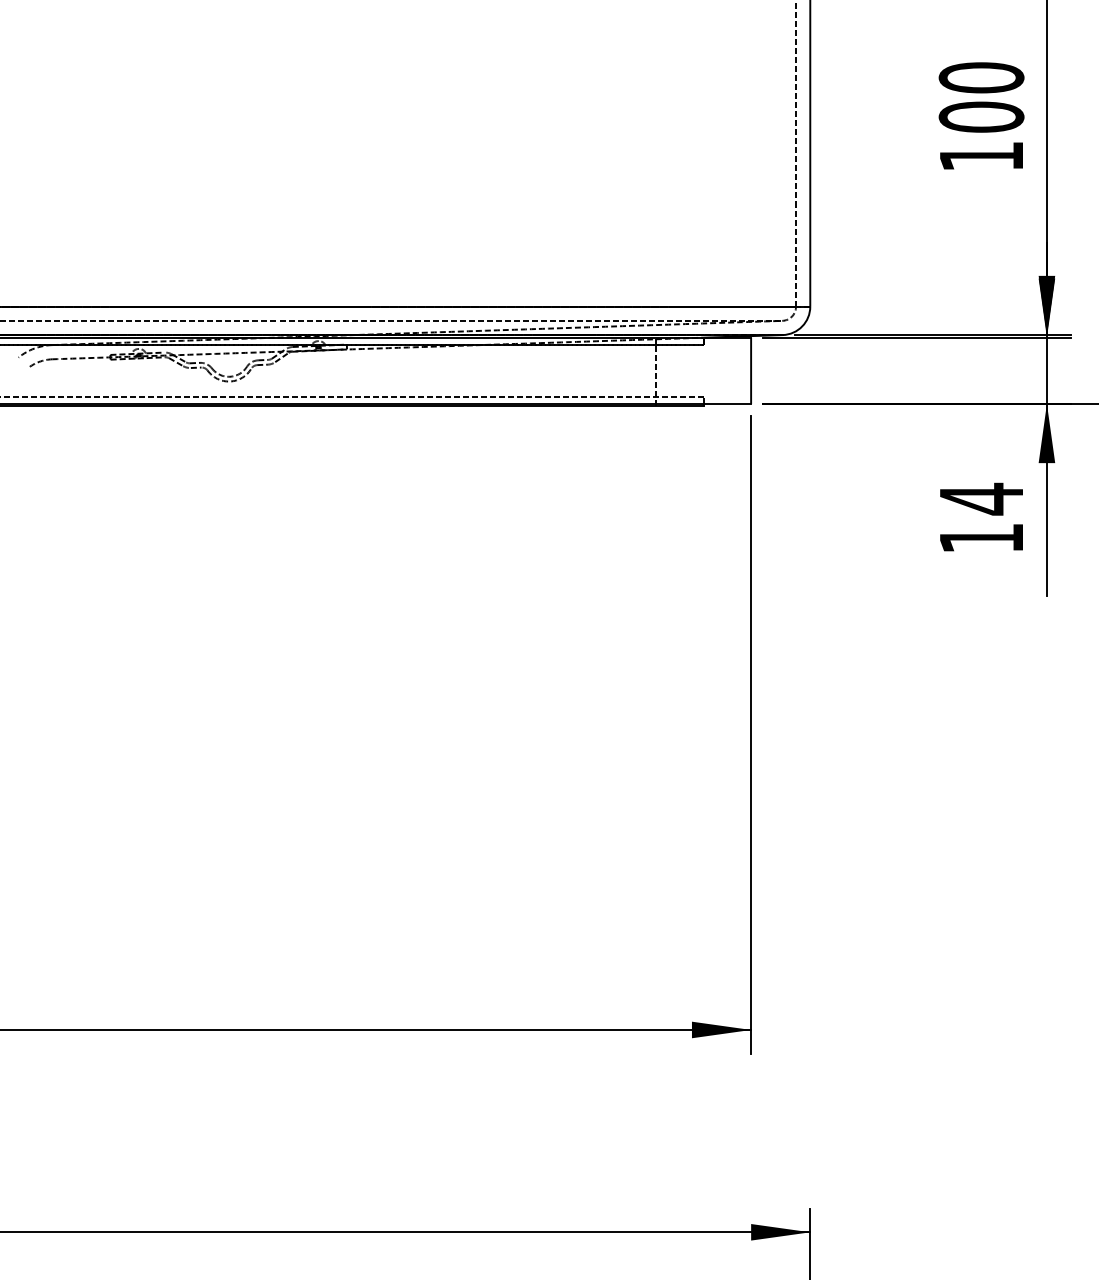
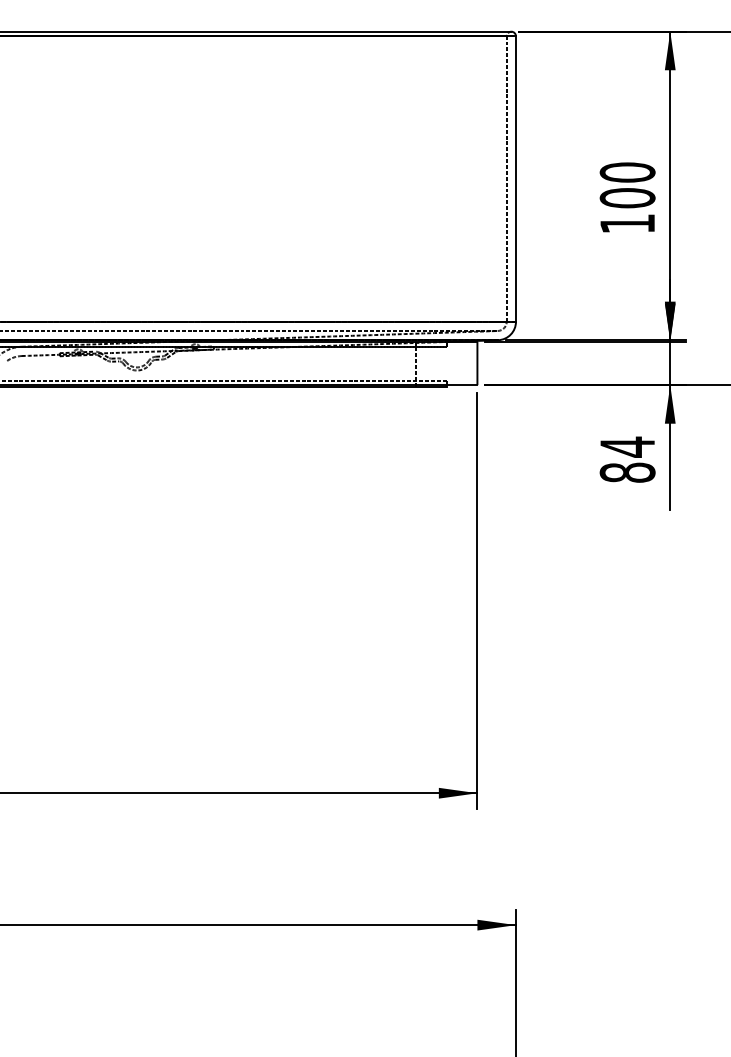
text: (981, 537) -> (627, 472), 14 -> 84

